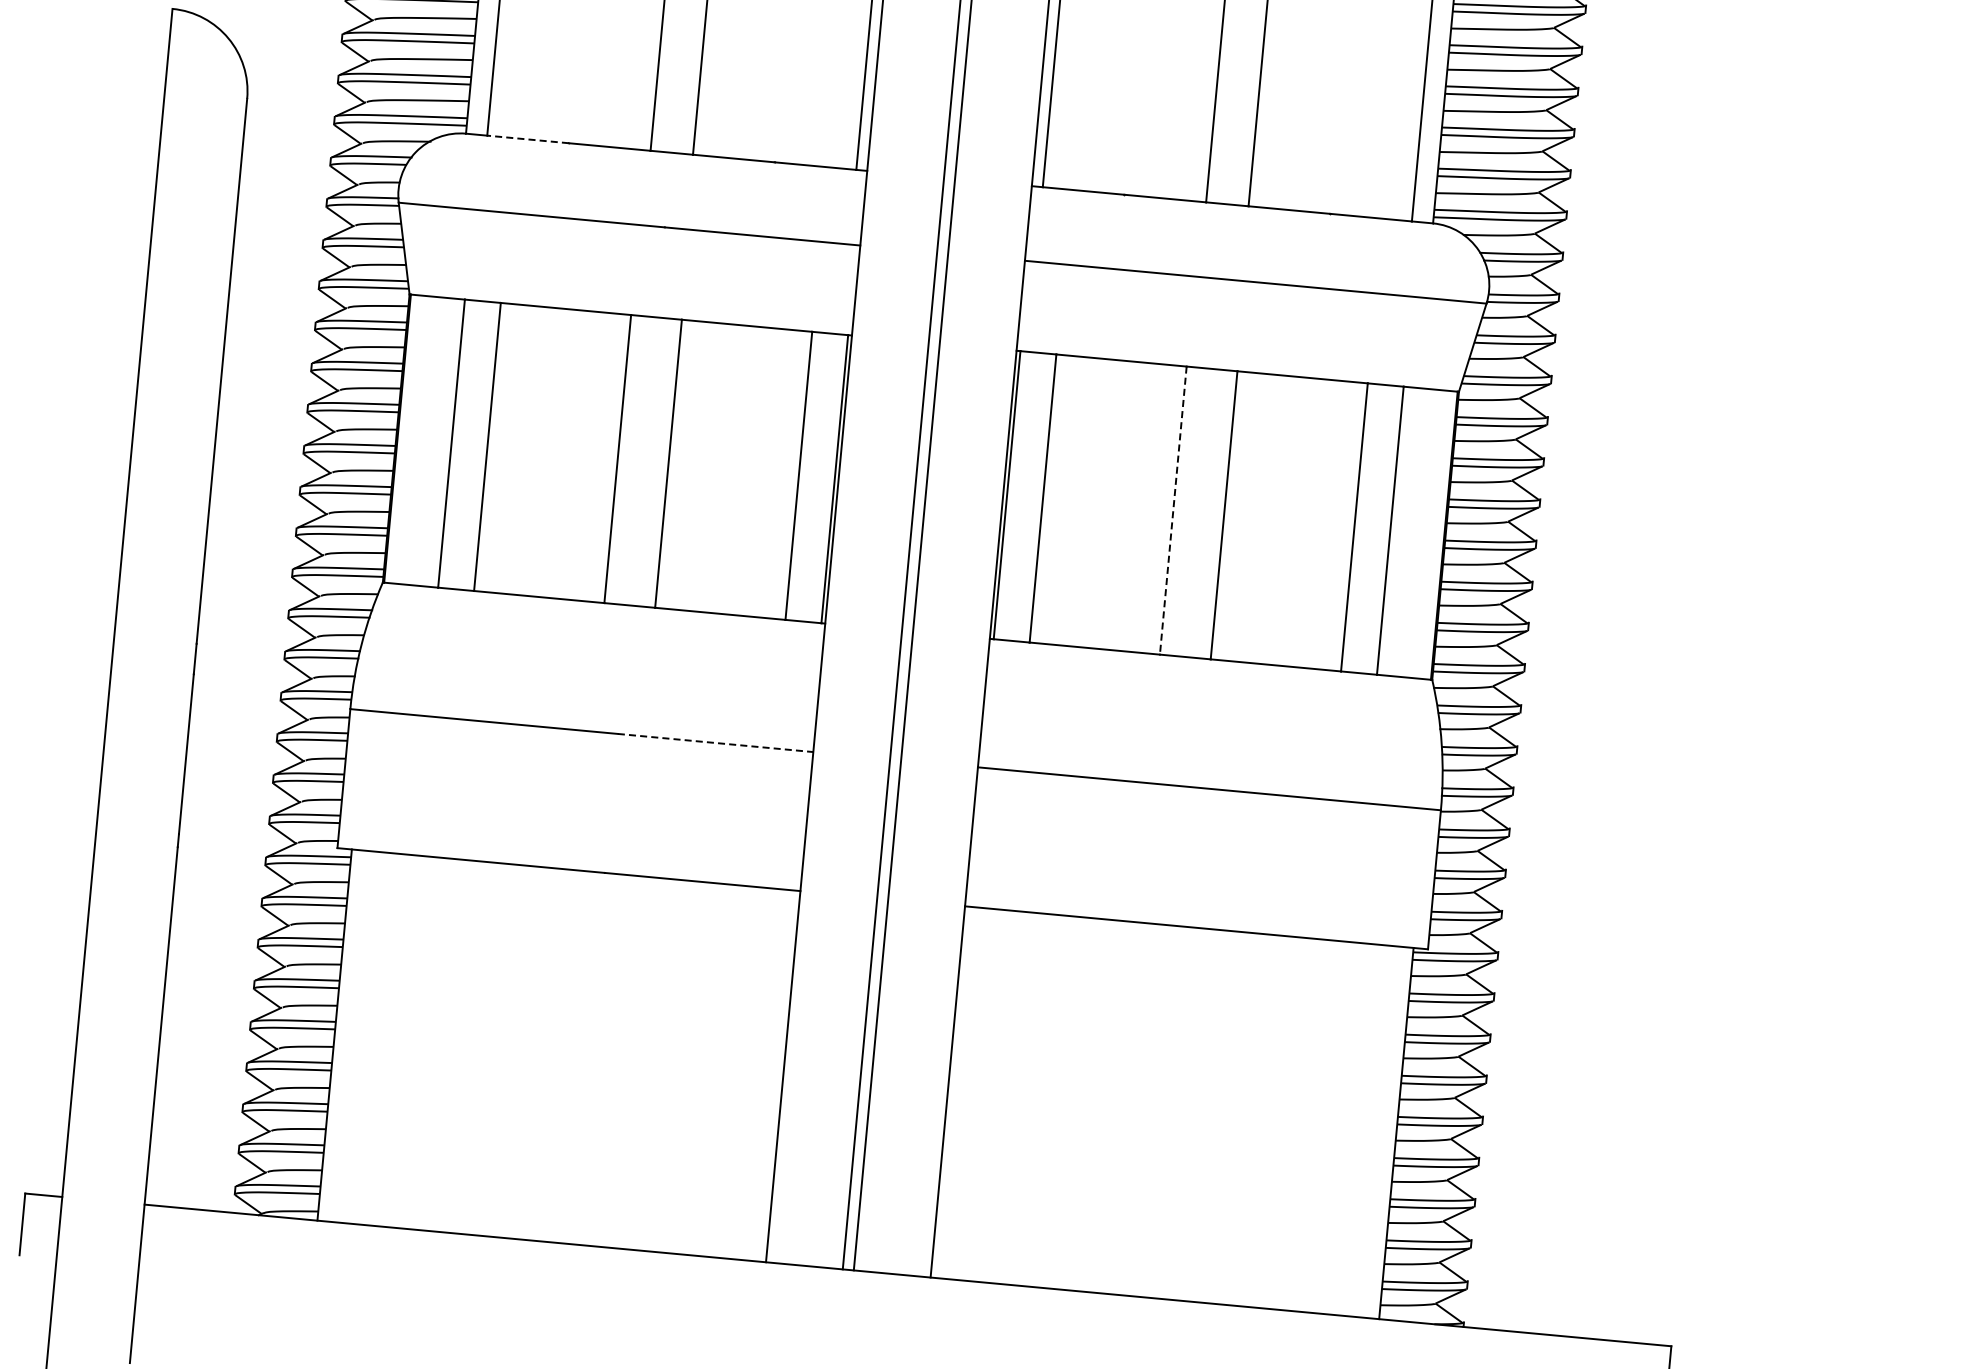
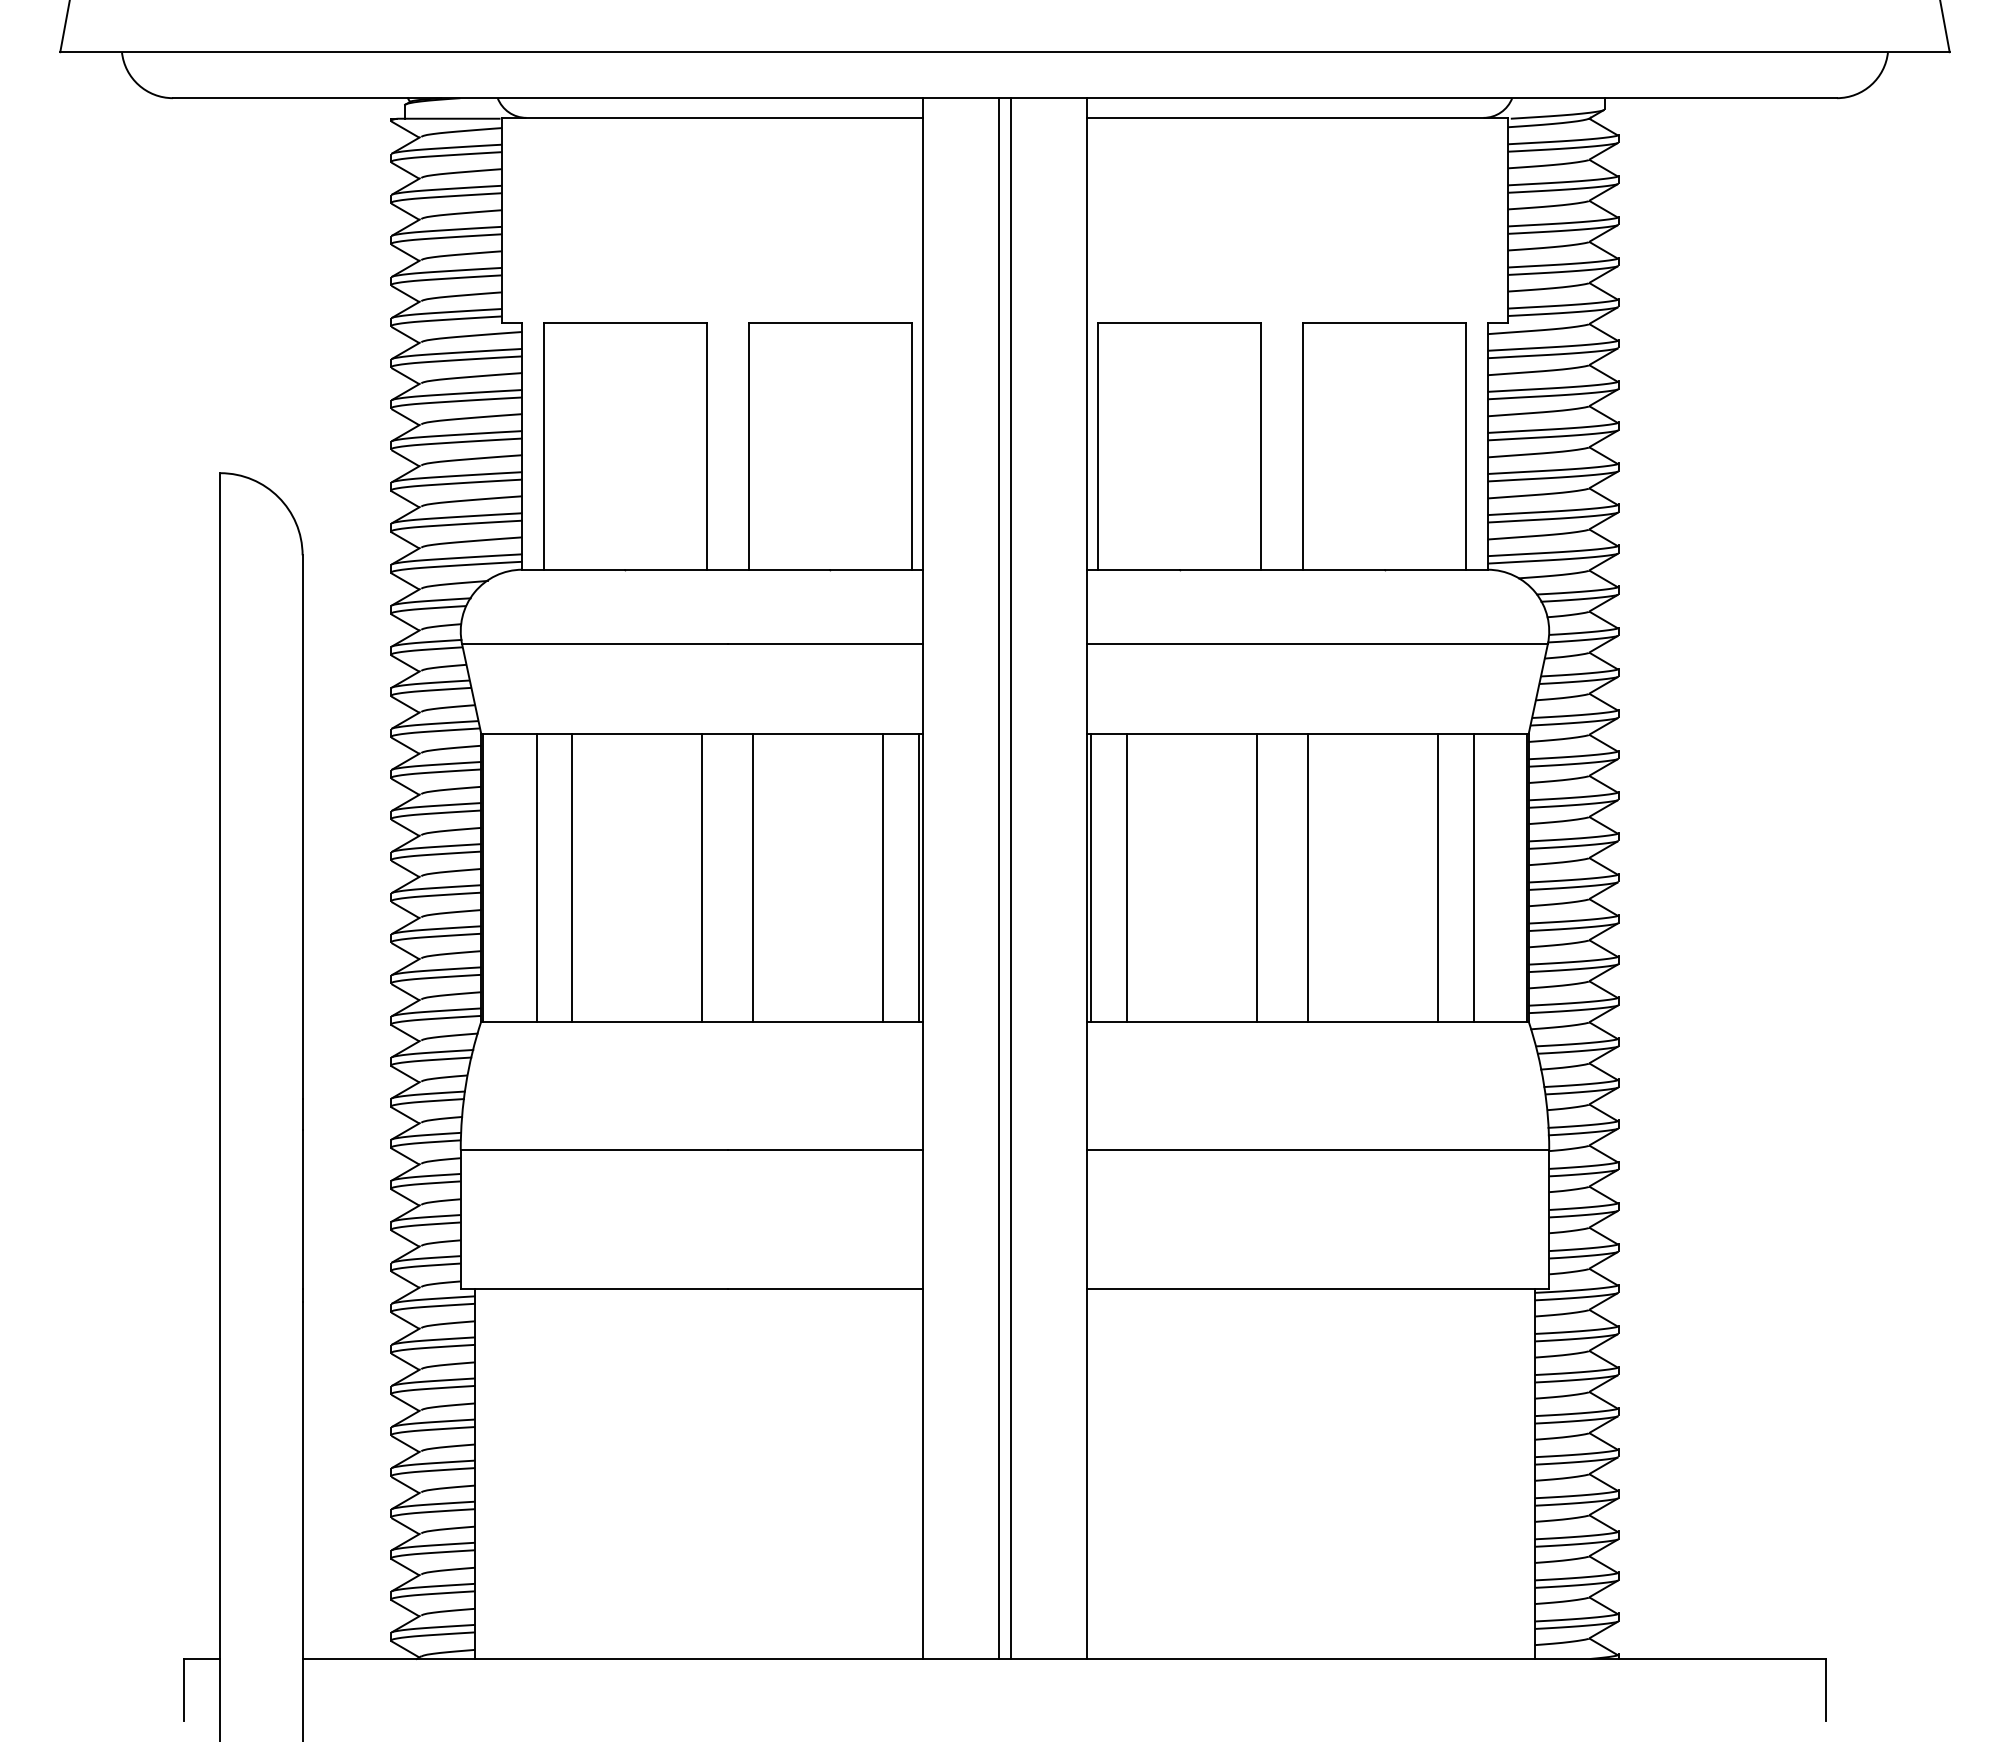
line: (528, 139) -> (584, 569), dashed -> solid
line: (1172, 510) -> (1256, 877), dashed -> solid
line: (715, 742) -> (825, 1149), dashed -> solid

